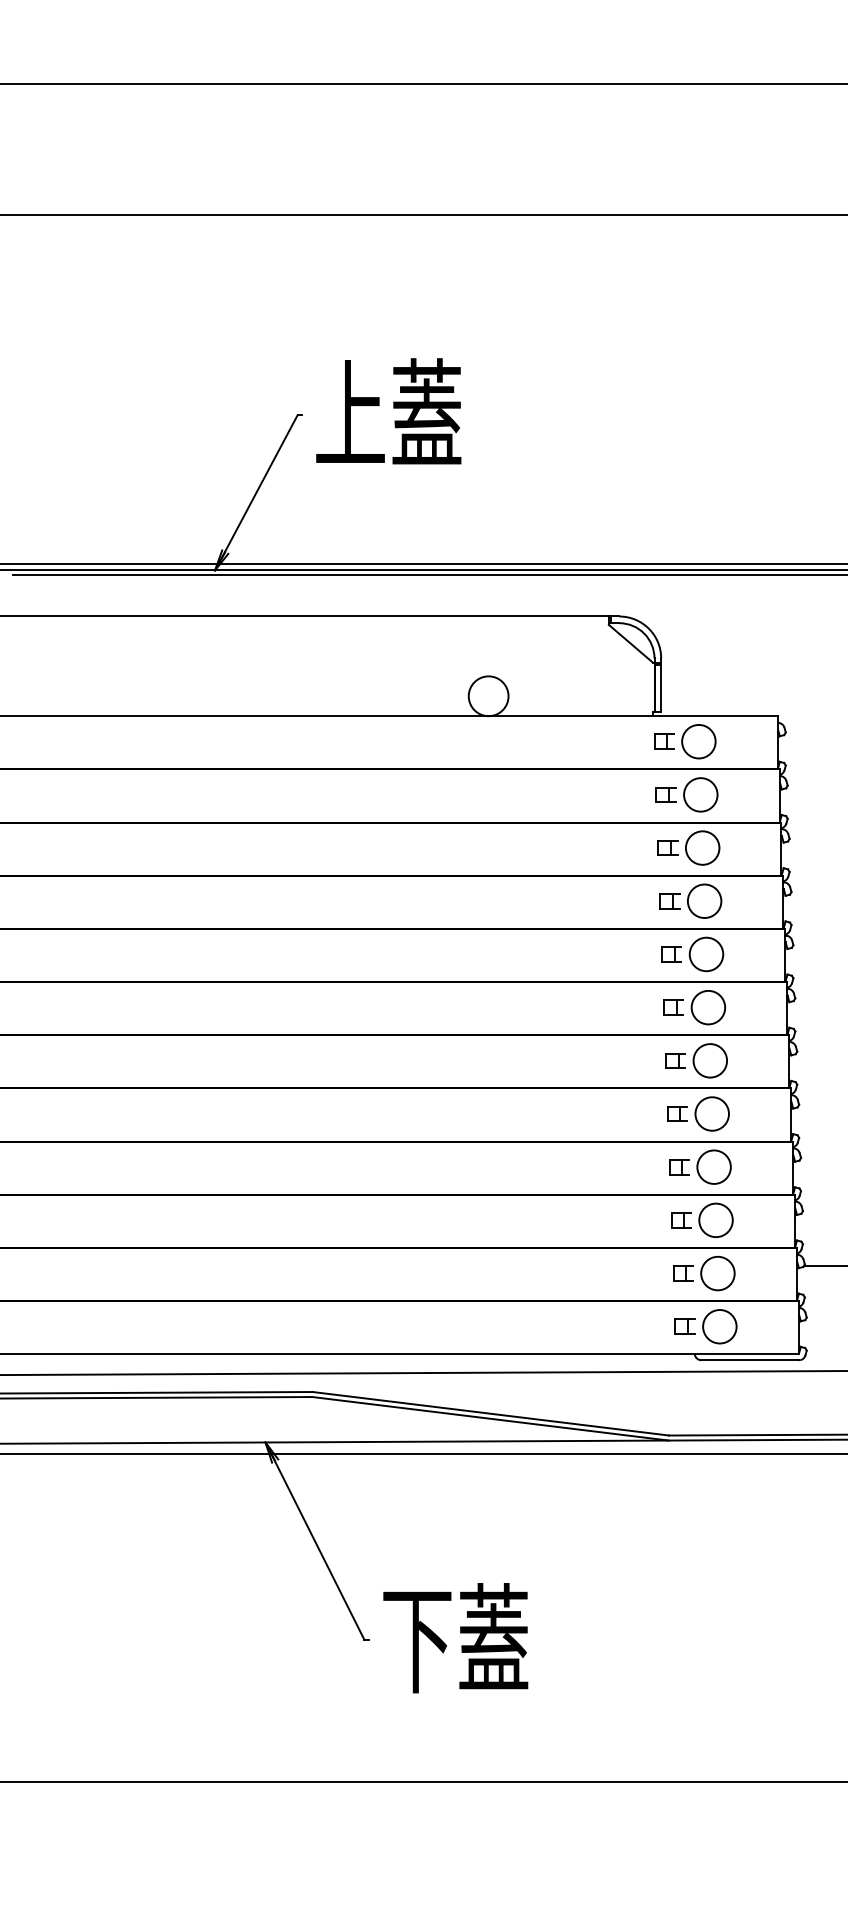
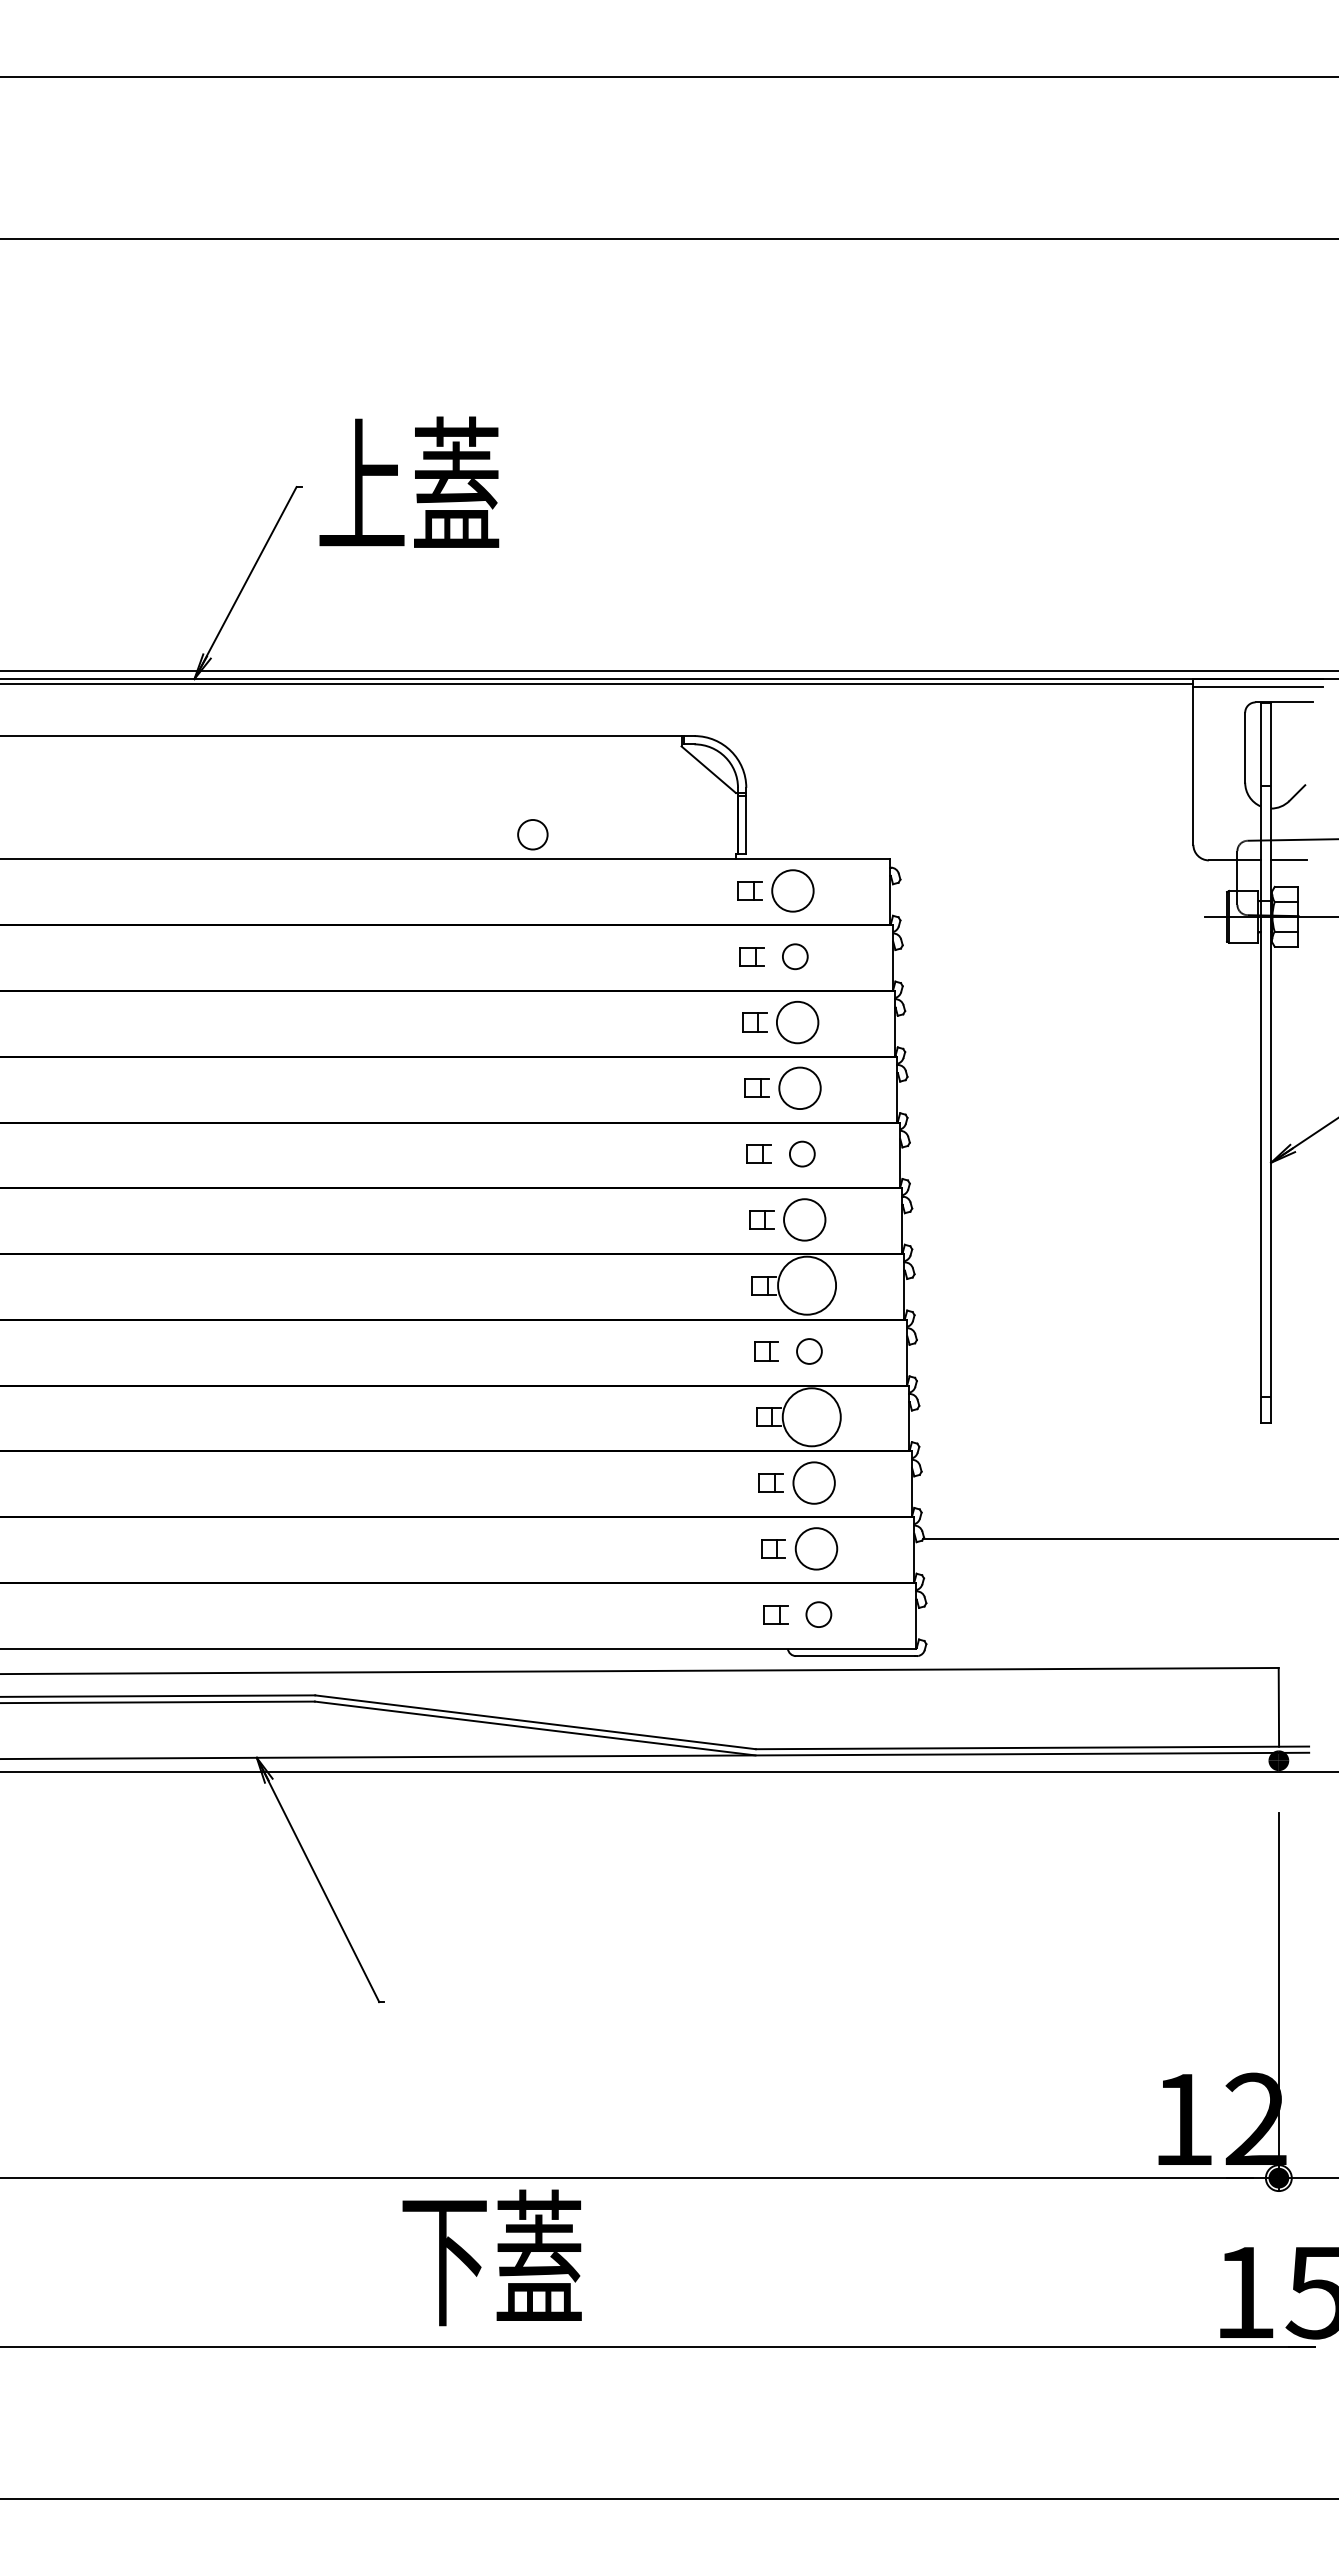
circle: (488, 696) -> (532, 834), size x0.6
circle: (700, 794) -> (795, 956), size x0.6
circle: (706, 953) -> (802, 1153), size x0.6
circle: (709, 1060) -> (806, 1285), size x1.4
circle: (712, 1114) -> (809, 1351), size x0.6
circle: (713, 1167) -> (811, 1417), size x1.4
circle: (719, 1326) -> (818, 1614), size x0.6
text: (455, 1637) -> (491, 2257), moved

